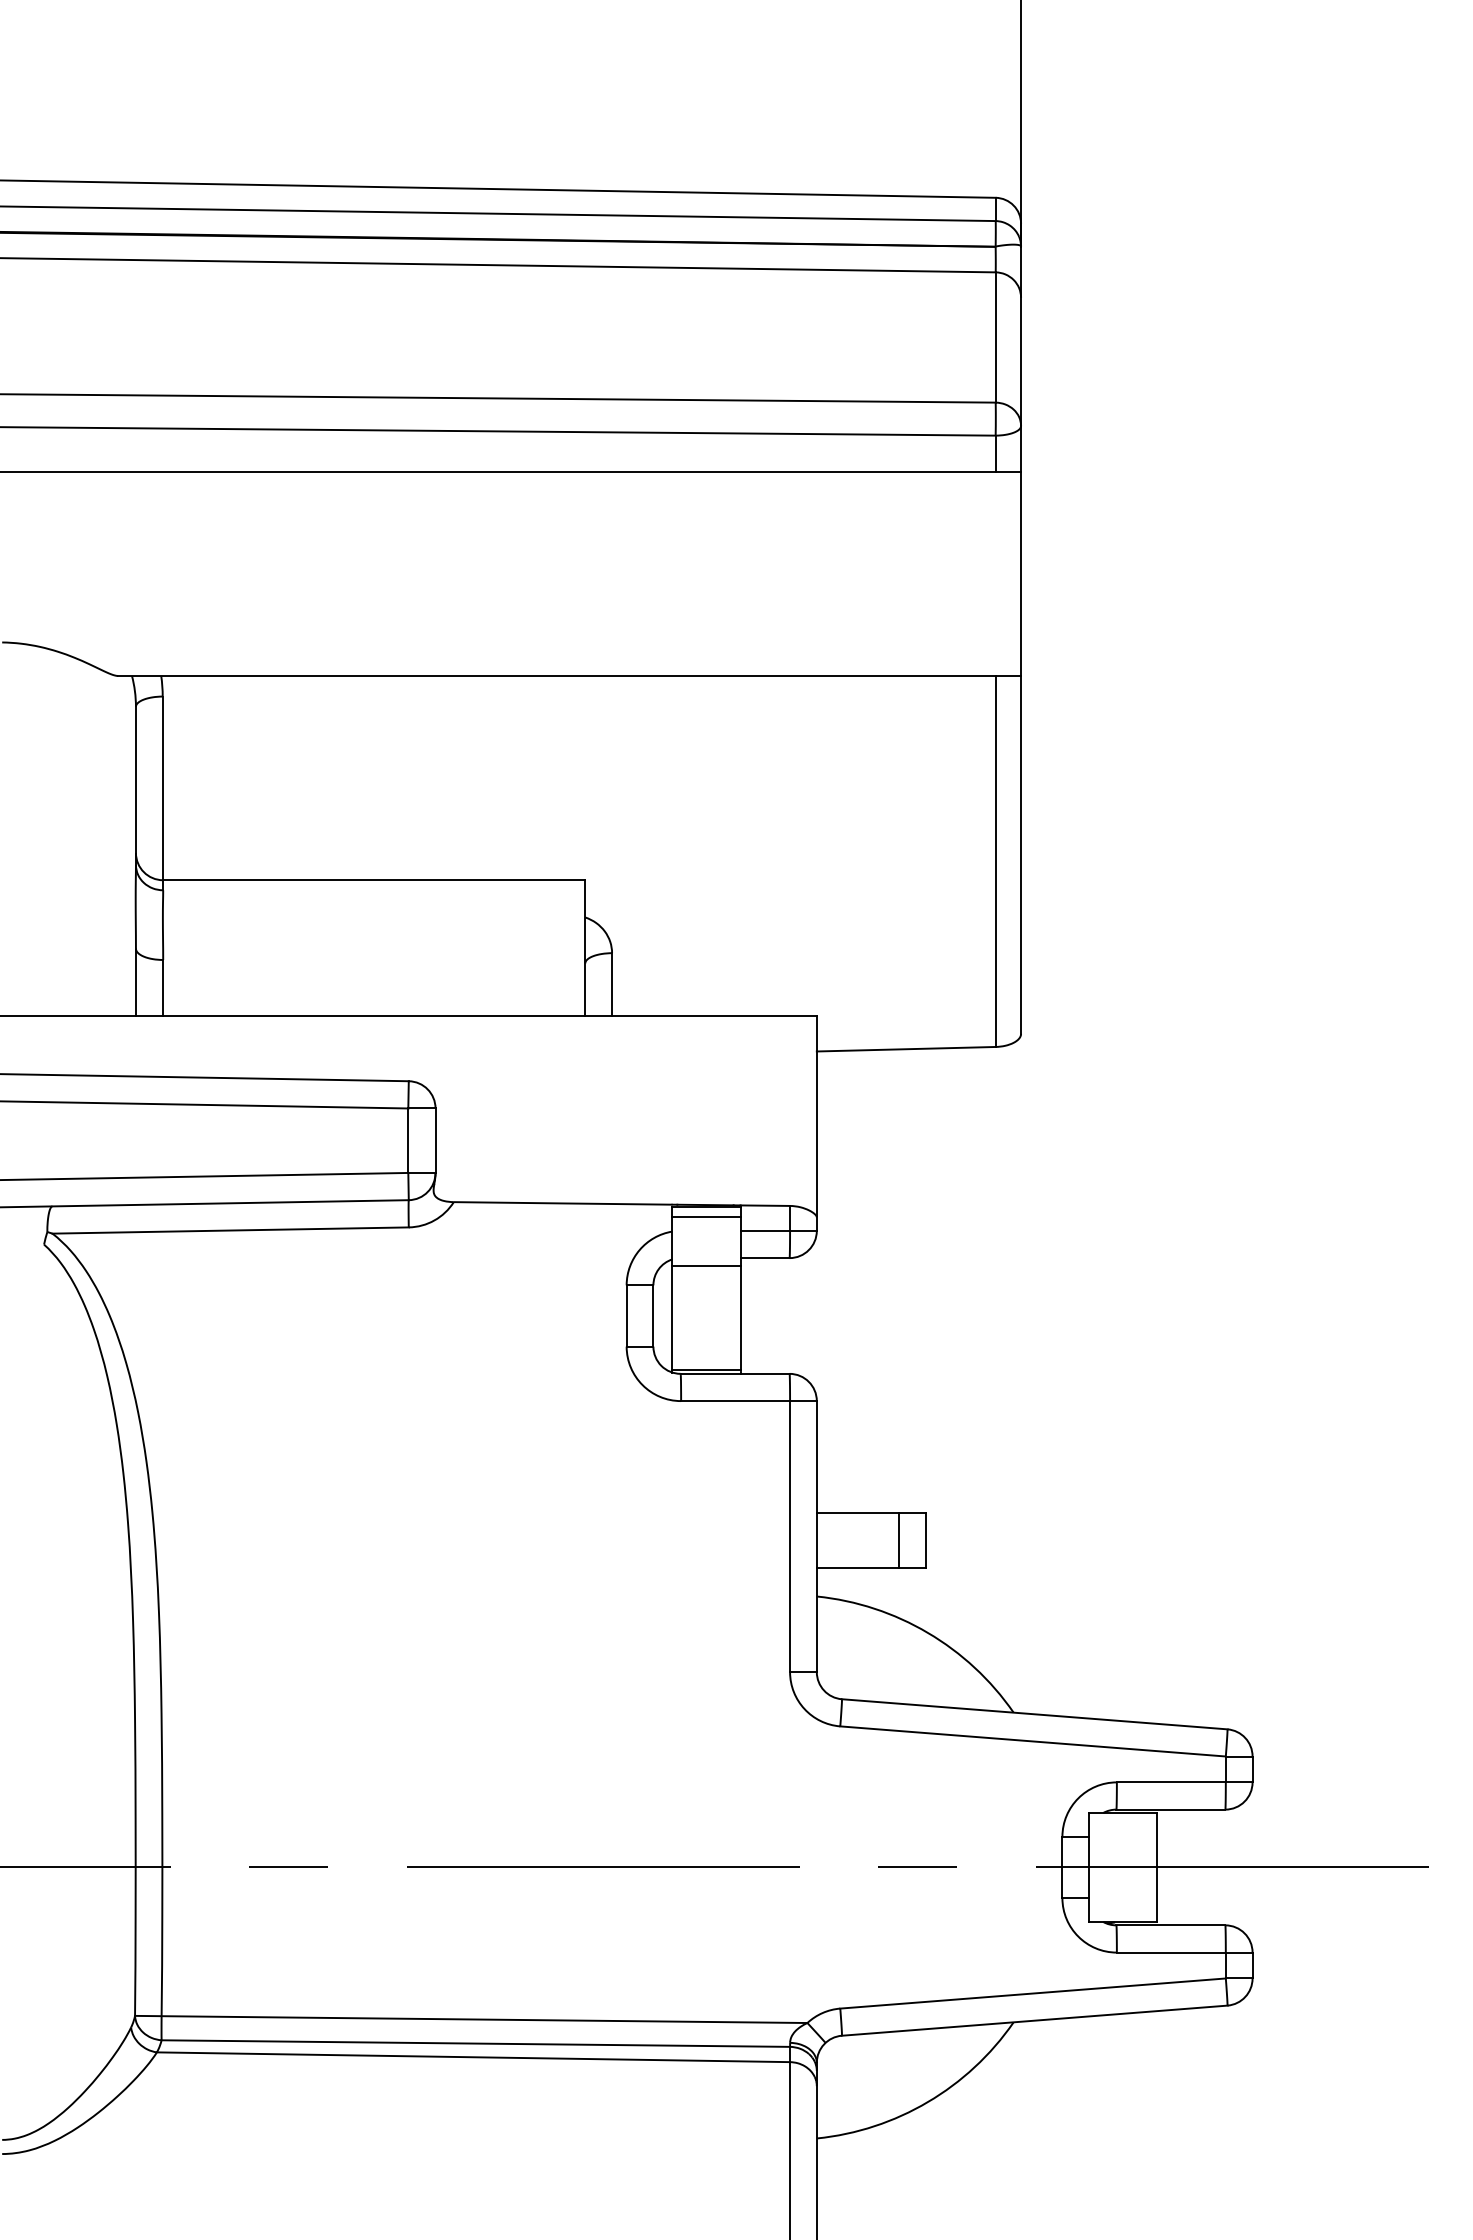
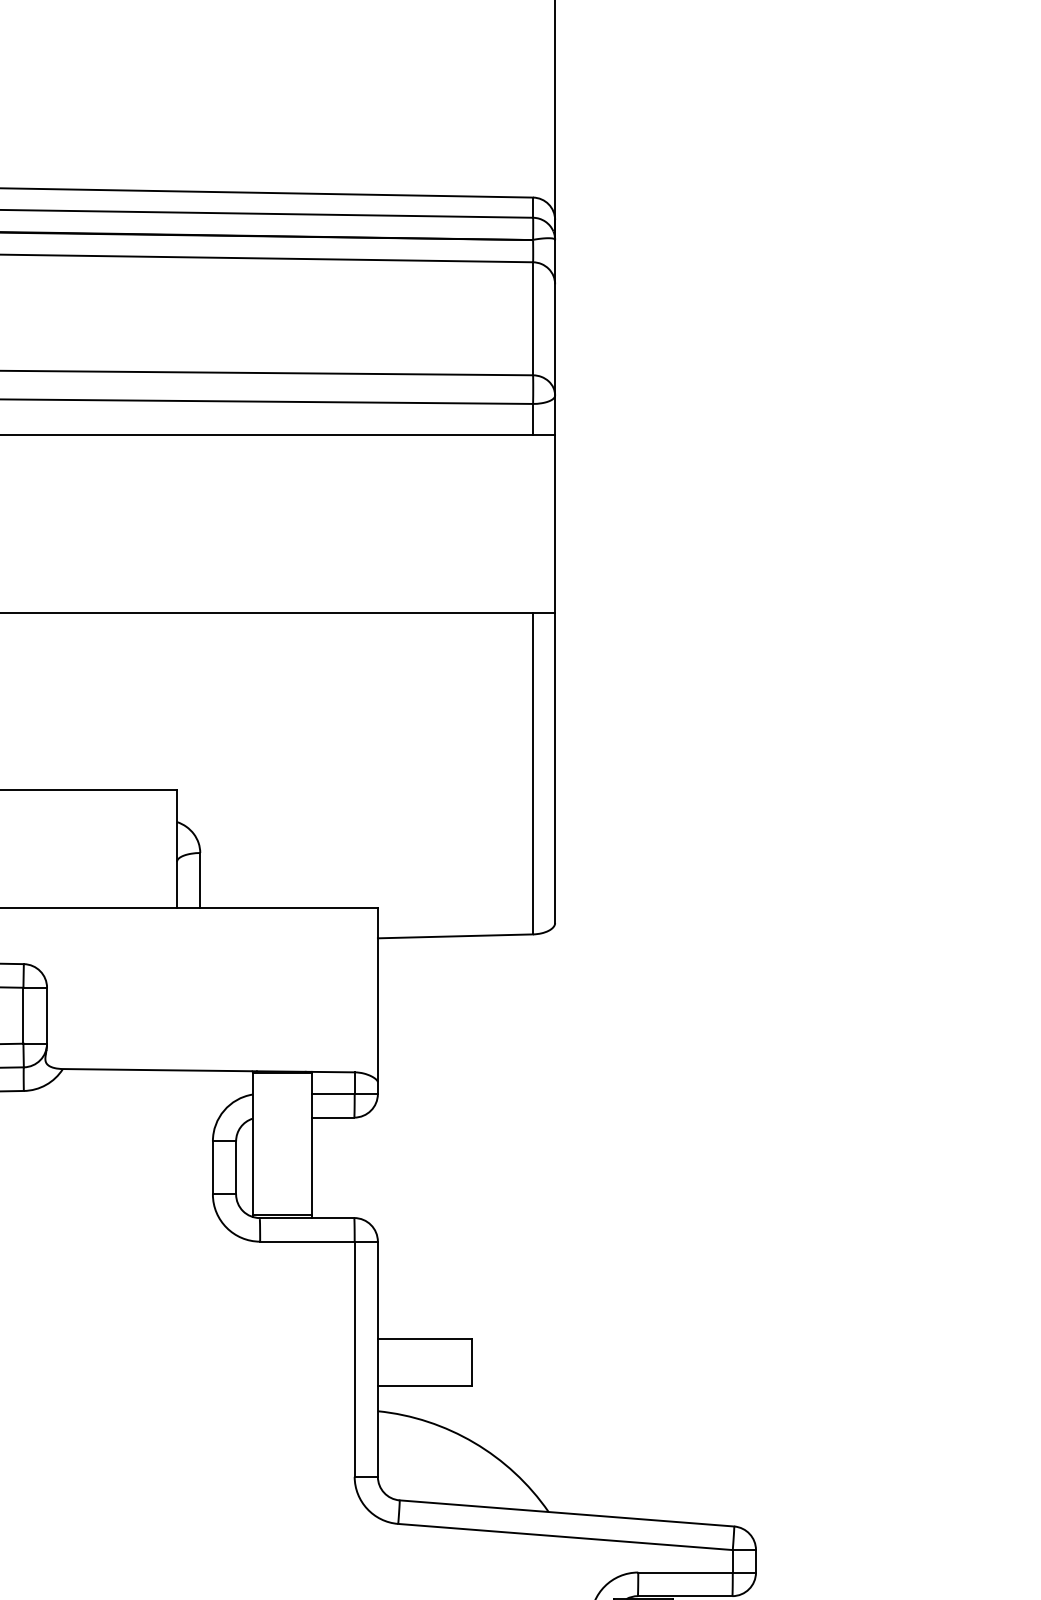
line: (706, 1217) -> (282, 1082), removed
line: (706, 1265) -> (282, 1124), removed
line: (898, 1540) -> (448, 1362), removed

